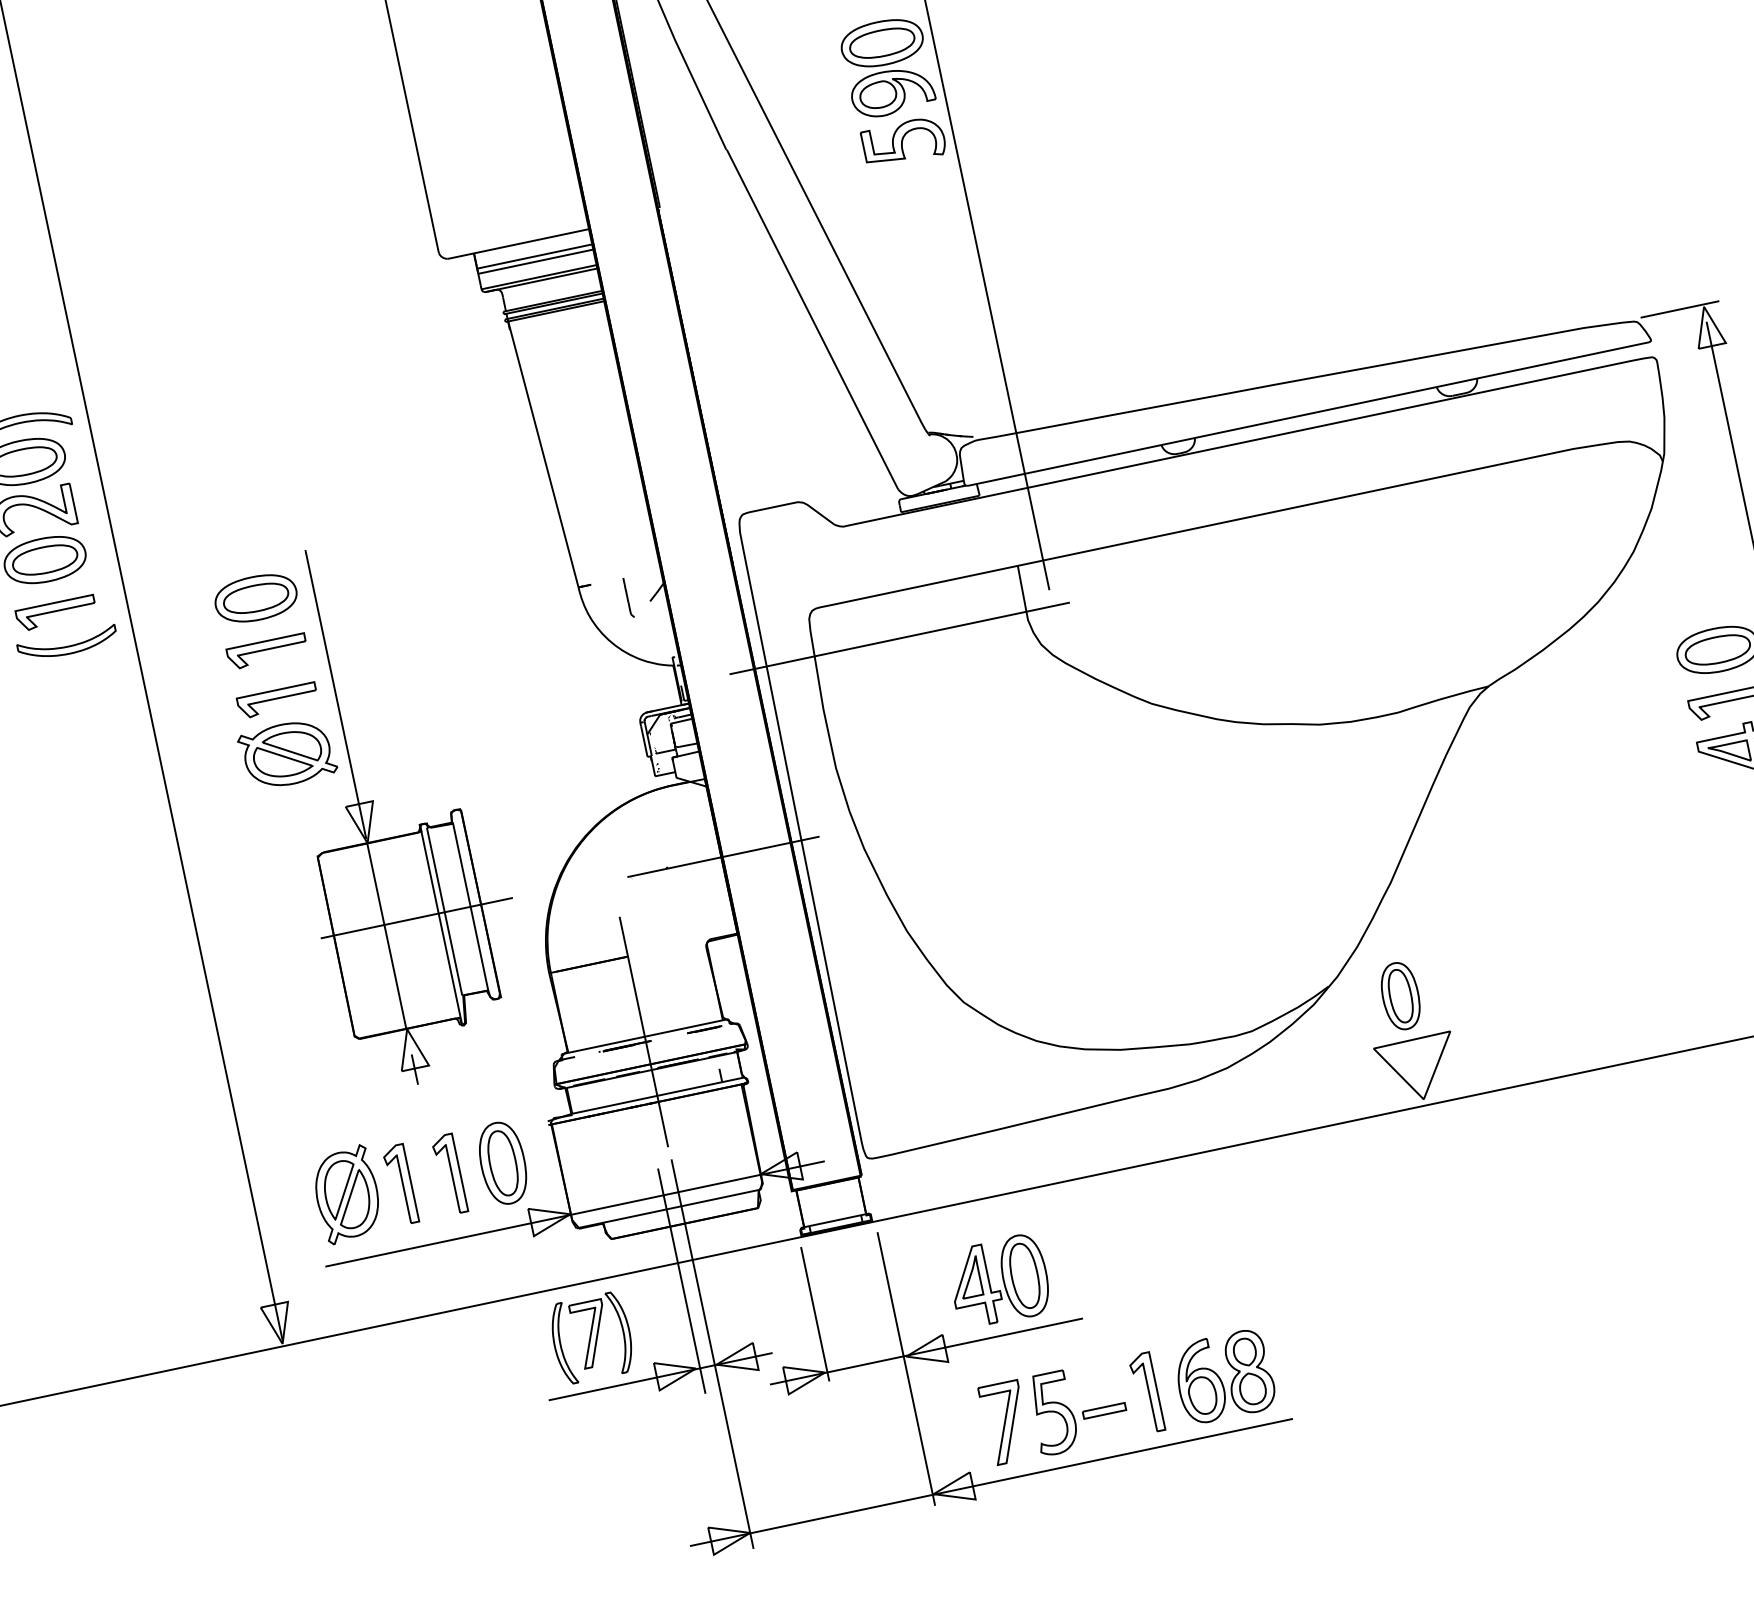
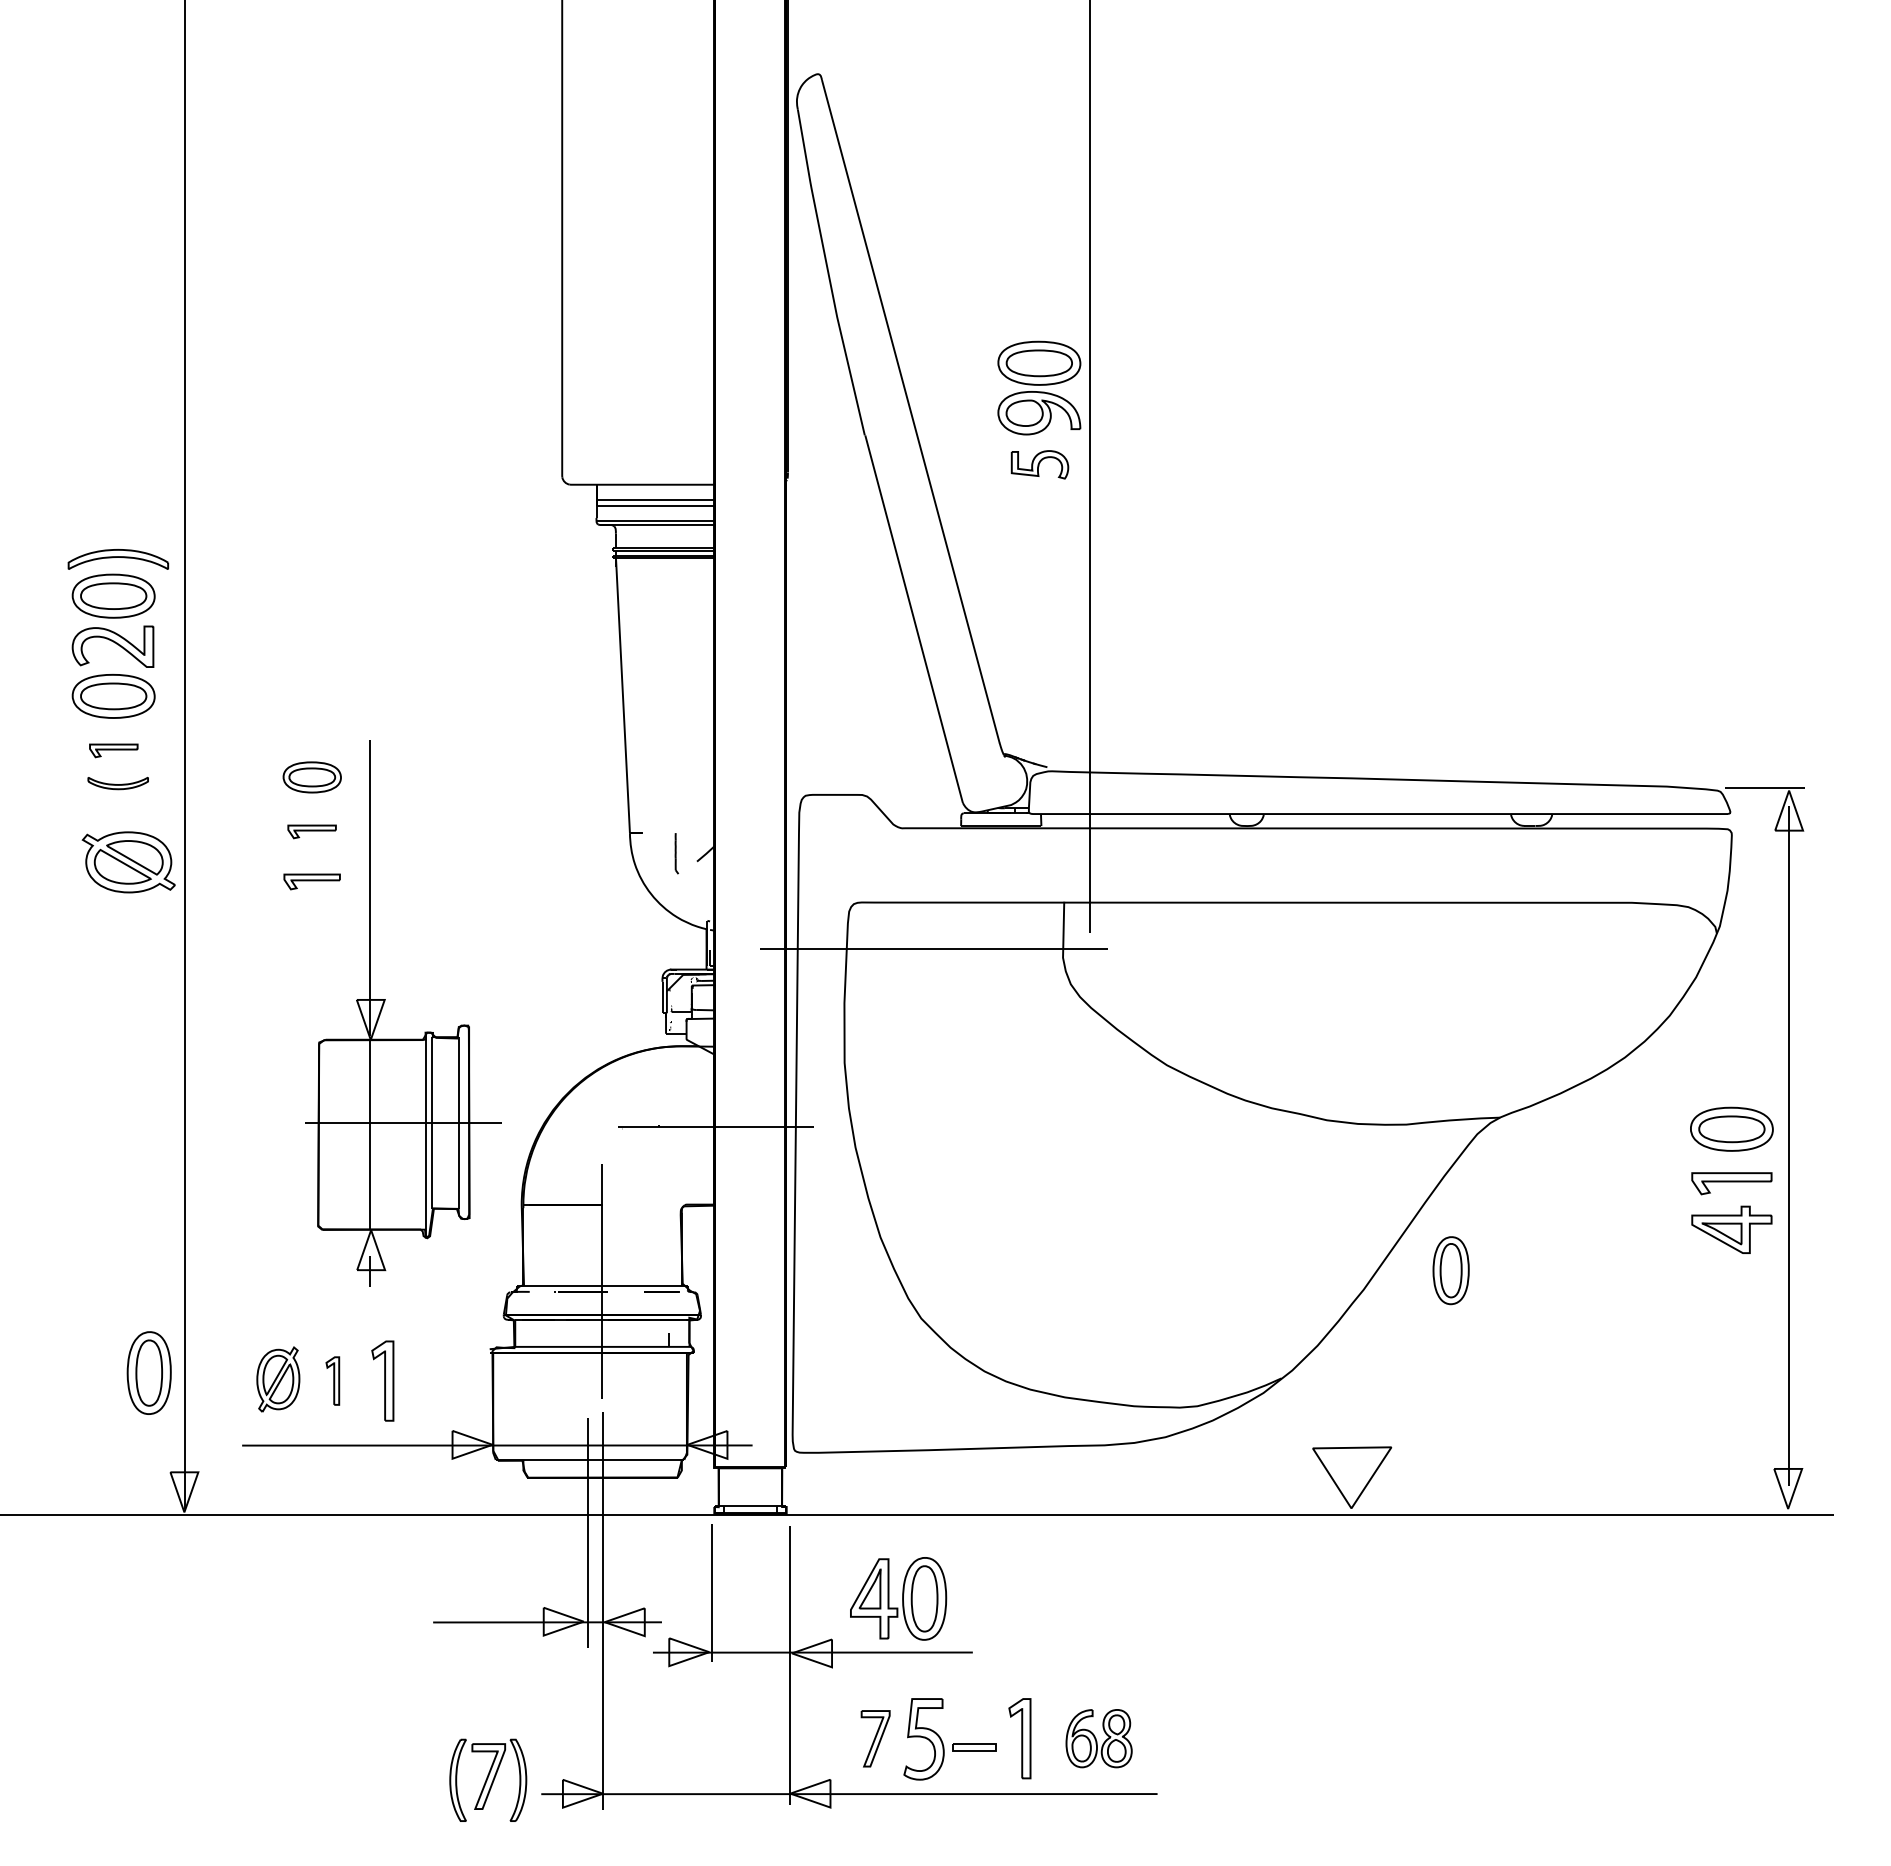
part: (903, 142) -> (1039, 464), size x0.7
part: (256, 598) -> (312, 777), size x0.7
part: (56, 613) -> (113, 750), size x0.6
part: (66, 644) -> (117, 783), size x0.6
part: (266, 651) -> (311, 831), size x0.6
part: (276, 700) -> (311, 881), size x0.7
part: (287, 754) -> (128, 862), moved
part: (1400, 996) -> (1450, 1270), moved
part: (502, 1162) -> (148, 1372), moved
part: (400, 1184) -> (332, 1380), size x0.6
part: (347, 1194) -> (278, 1379), size x0.7
part: (591, 1337) -> (488, 1779), moved
part: (1223, 1376) -> (1098, 1738), size x0.7
part: (1005, 1422) -> (875, 1738), size x0.7

